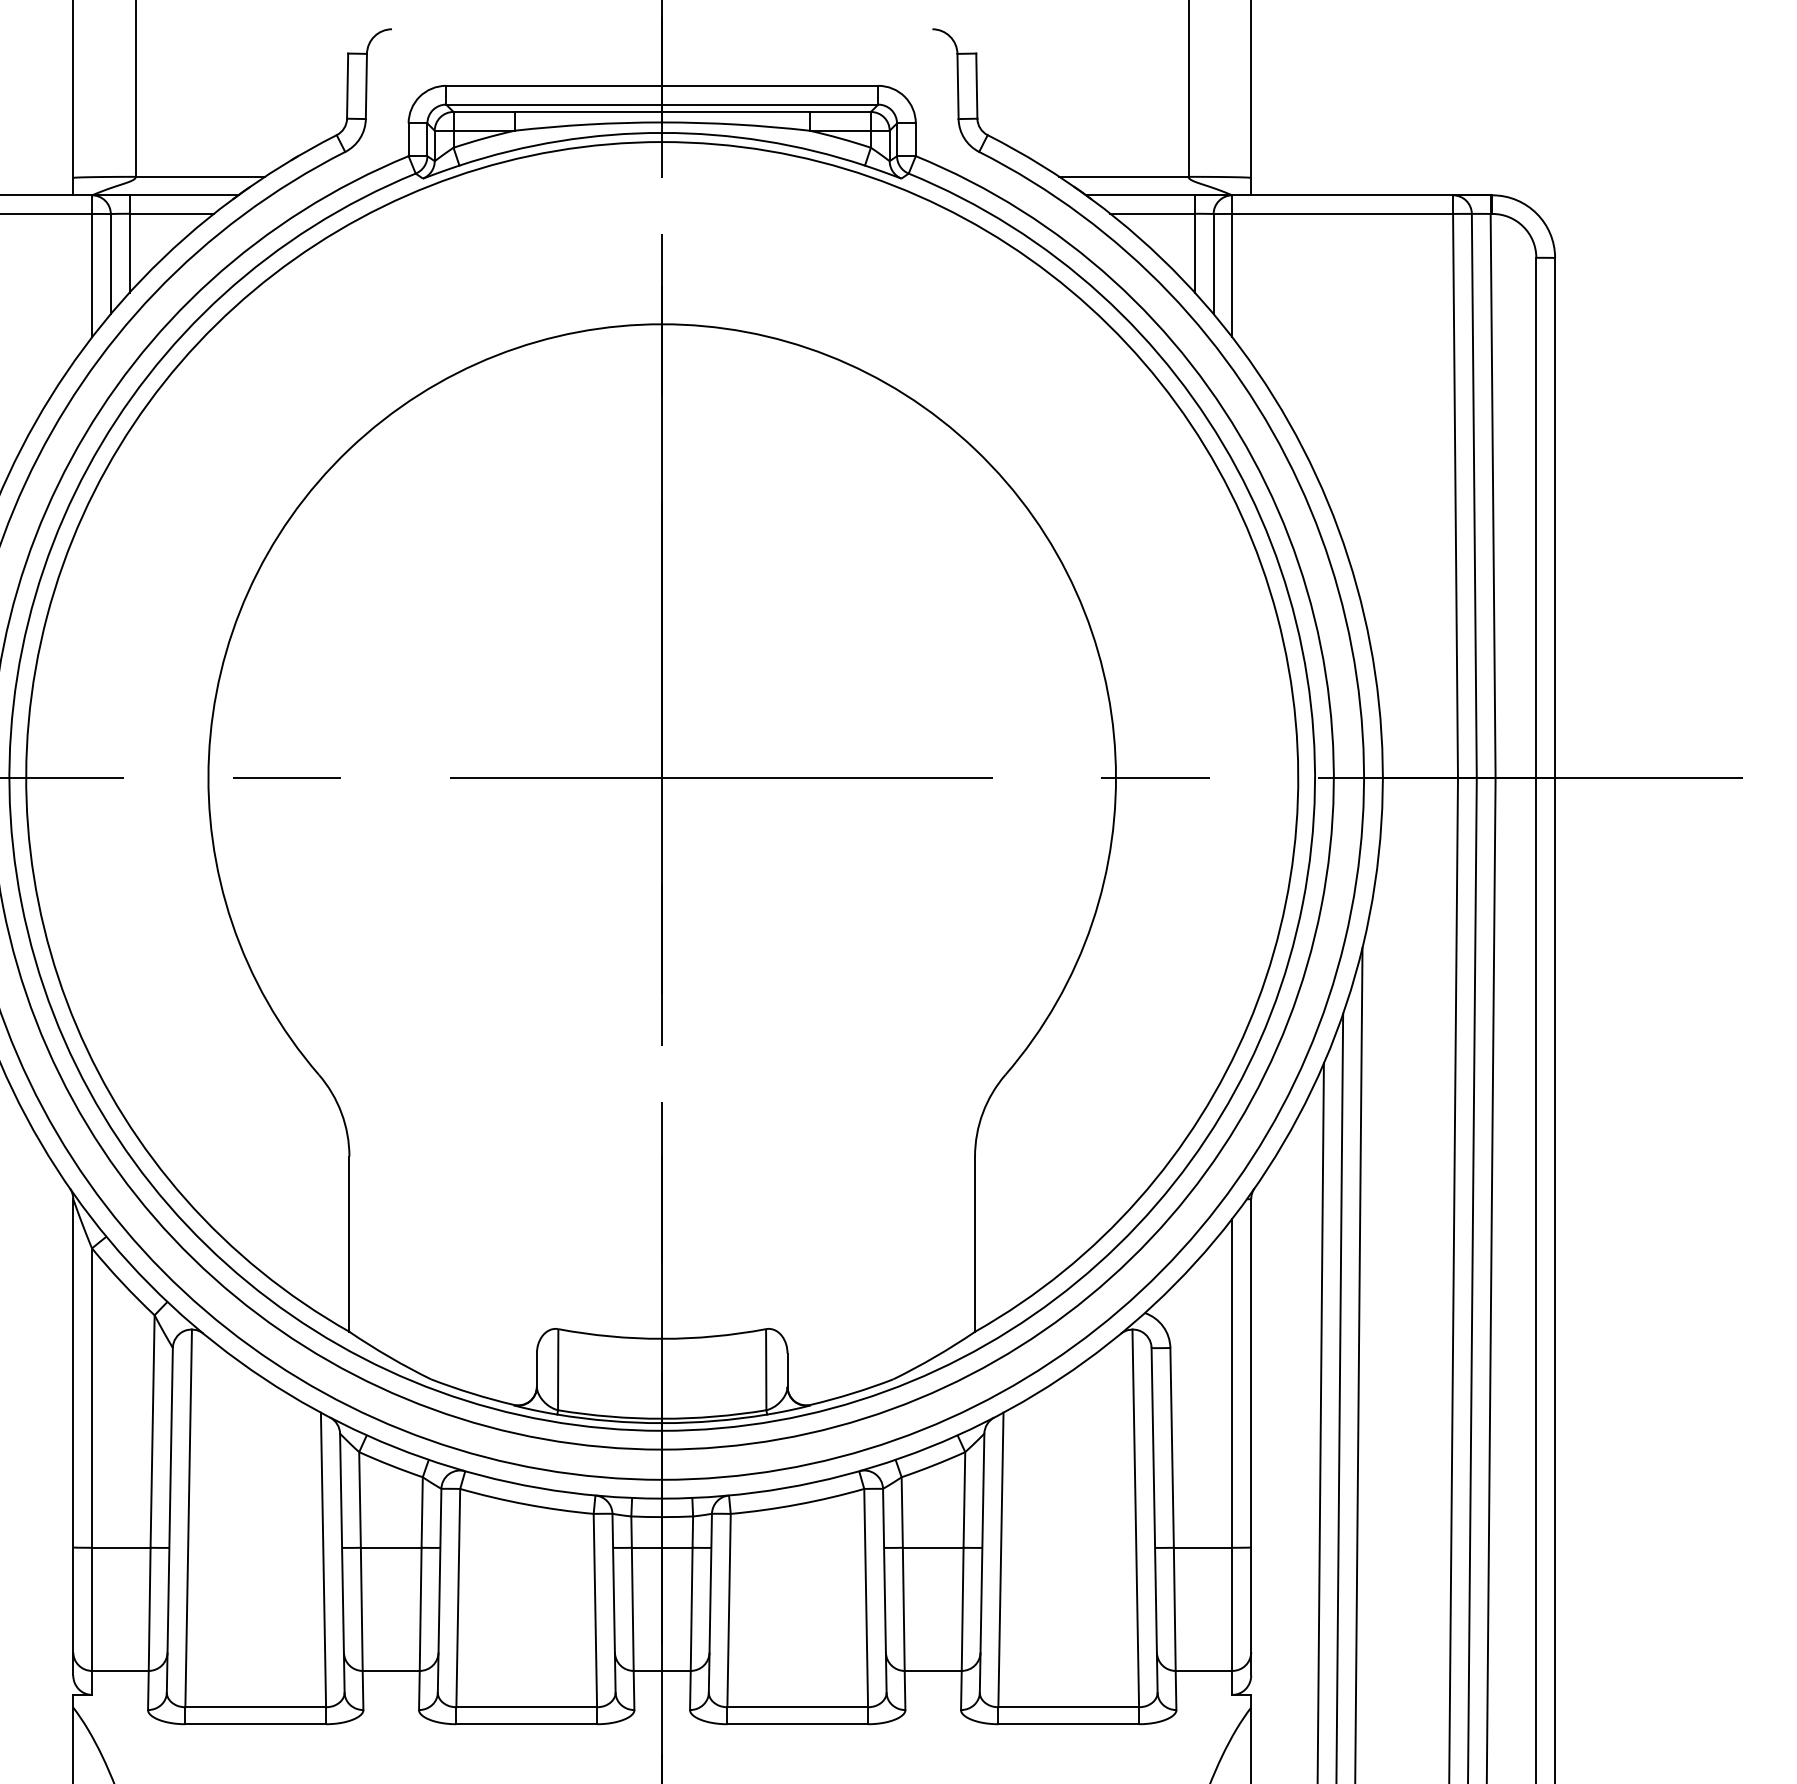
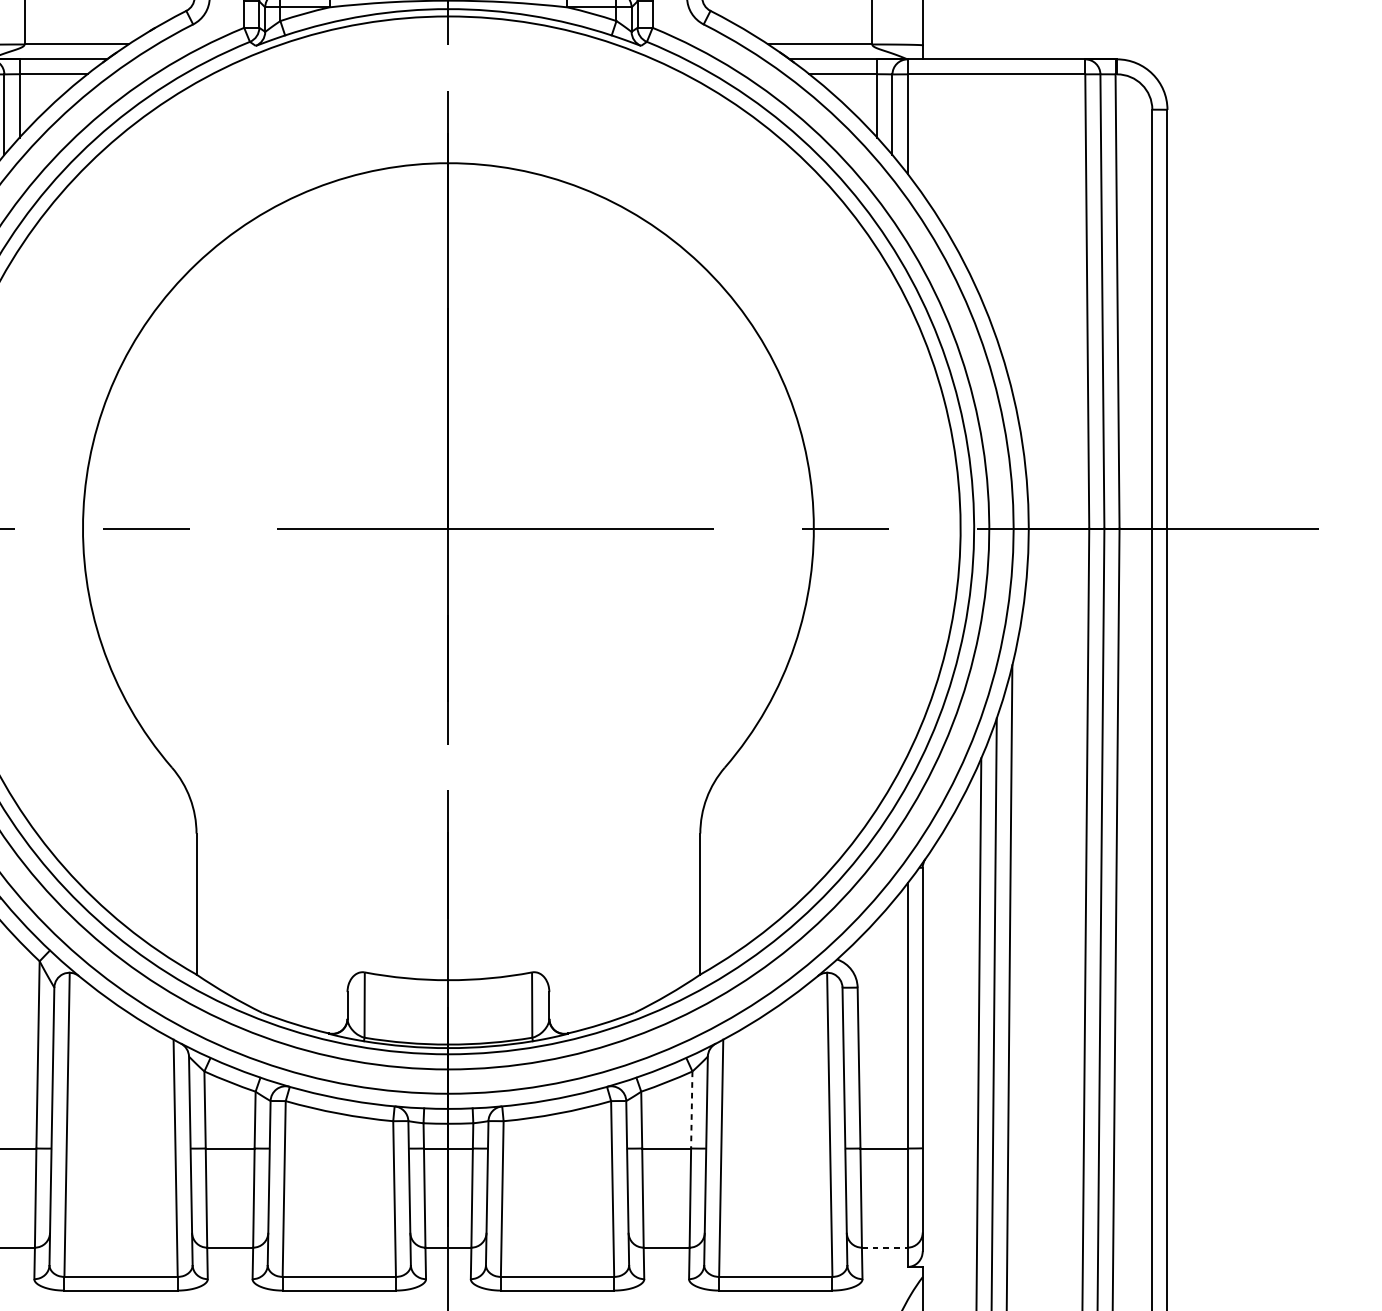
line: (964, 1499) -> (691, 1109), solid -> dashed
line: (1204, 1670) -> (885, 1247), solid -> dashed

